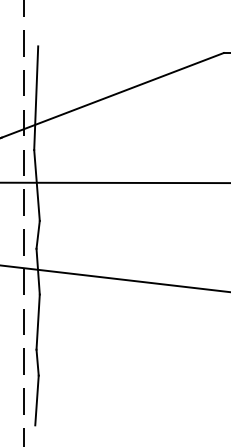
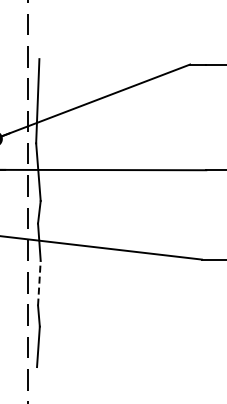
line: (38, 321) -> (39, 282), solid -> dashed

